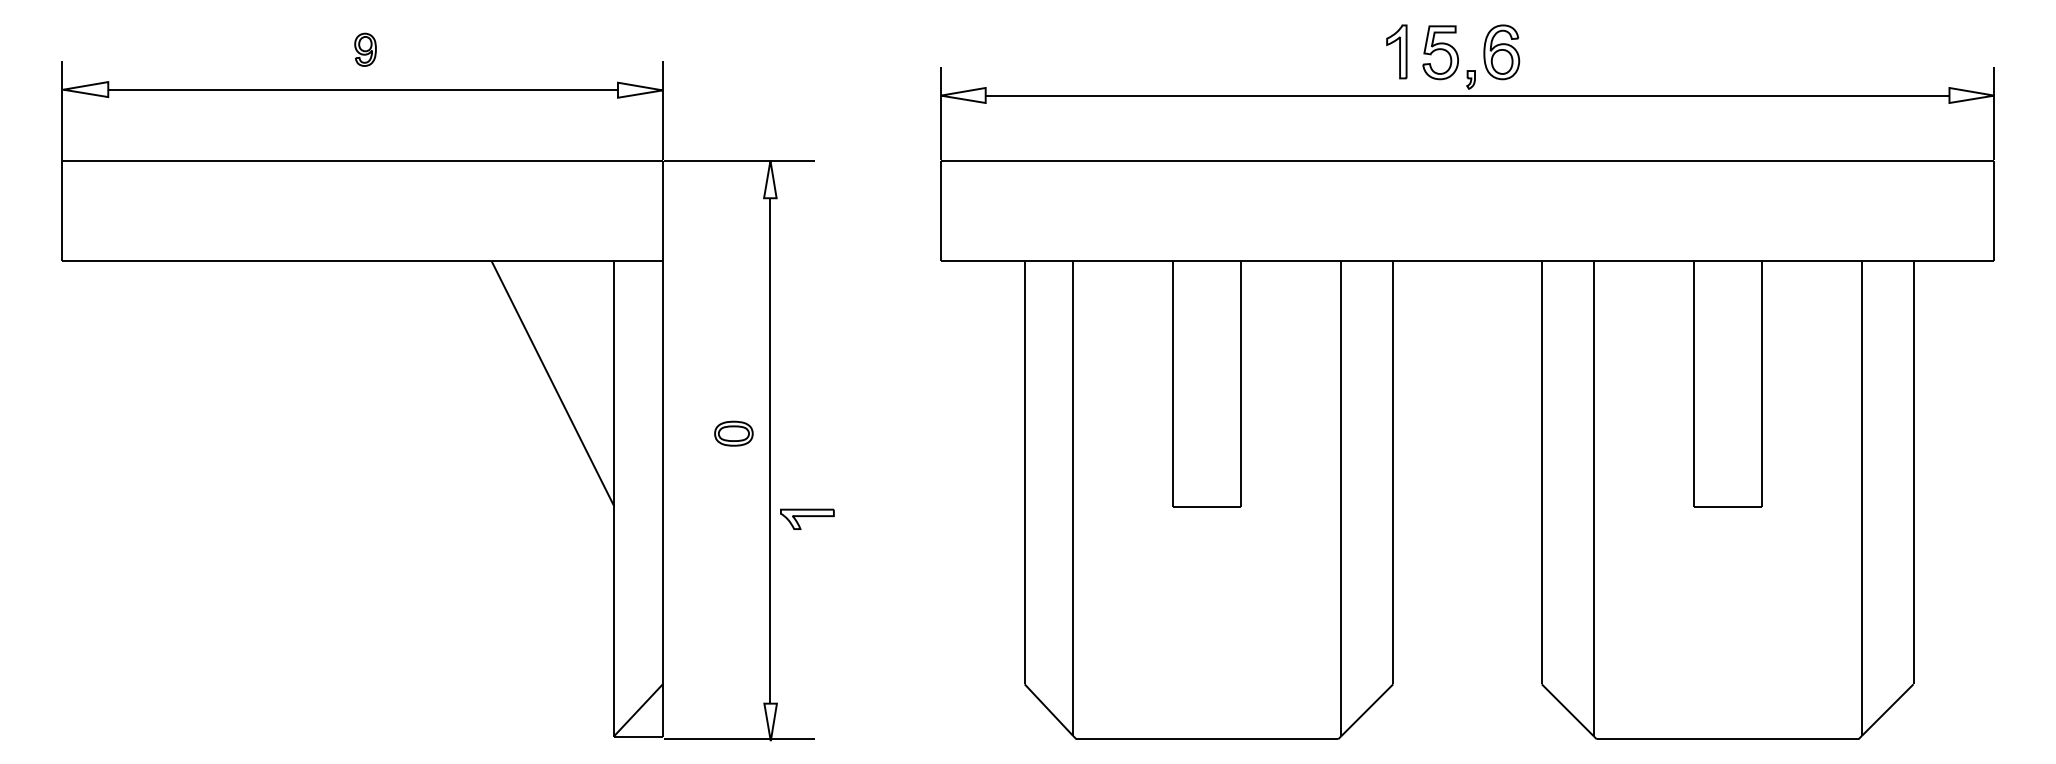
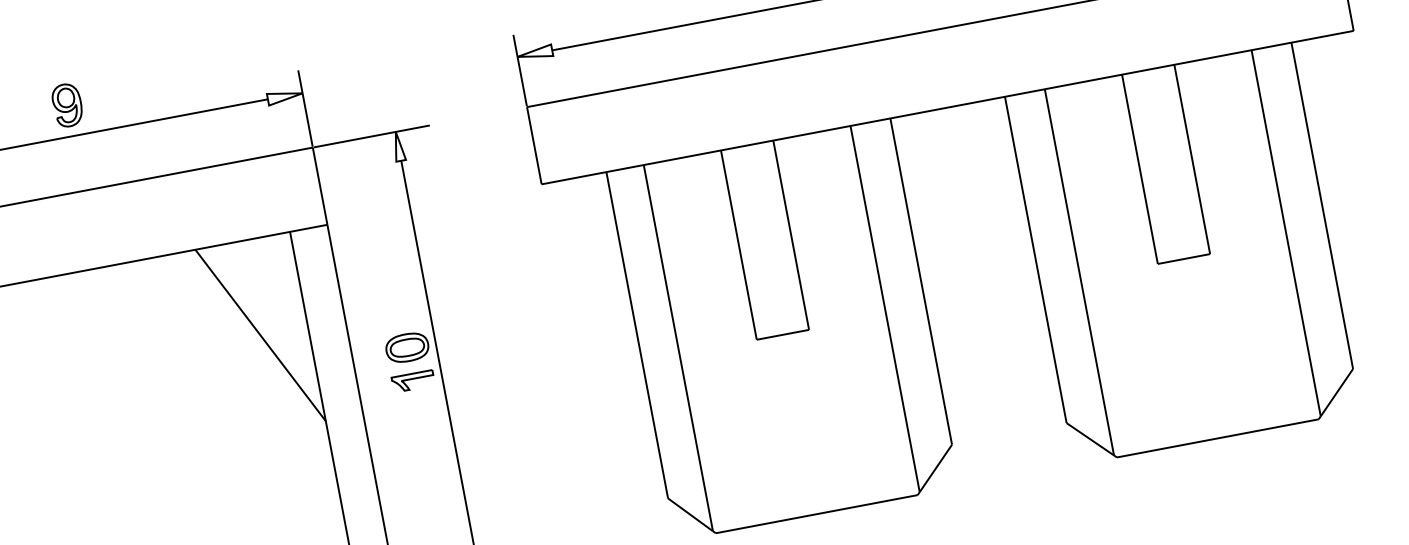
part: (365, 49) -> (67, 105), size x1.67
part: (733, 433) -> (407, 347), size x1.43
part: (807, 518) -> (413, 380), moved

